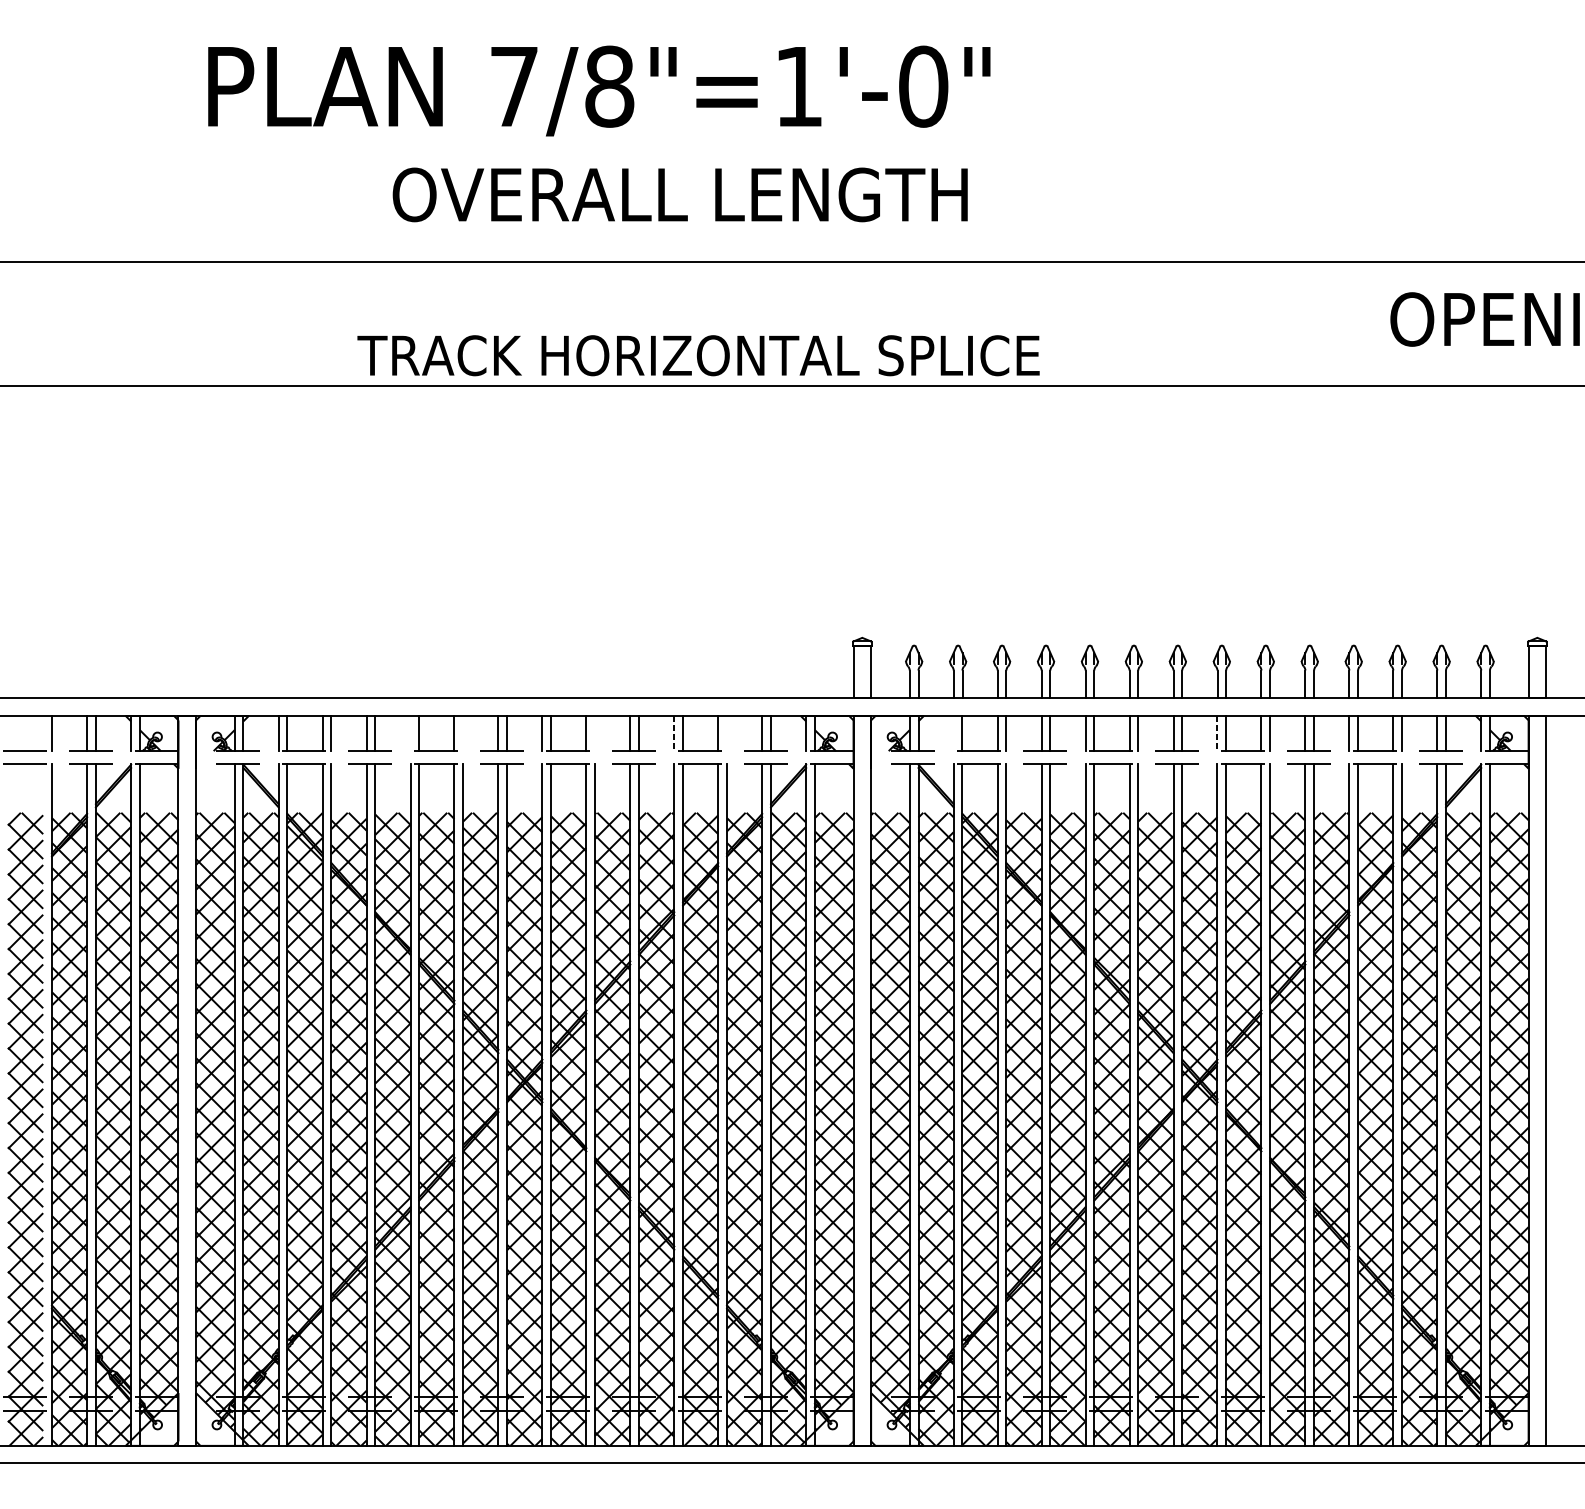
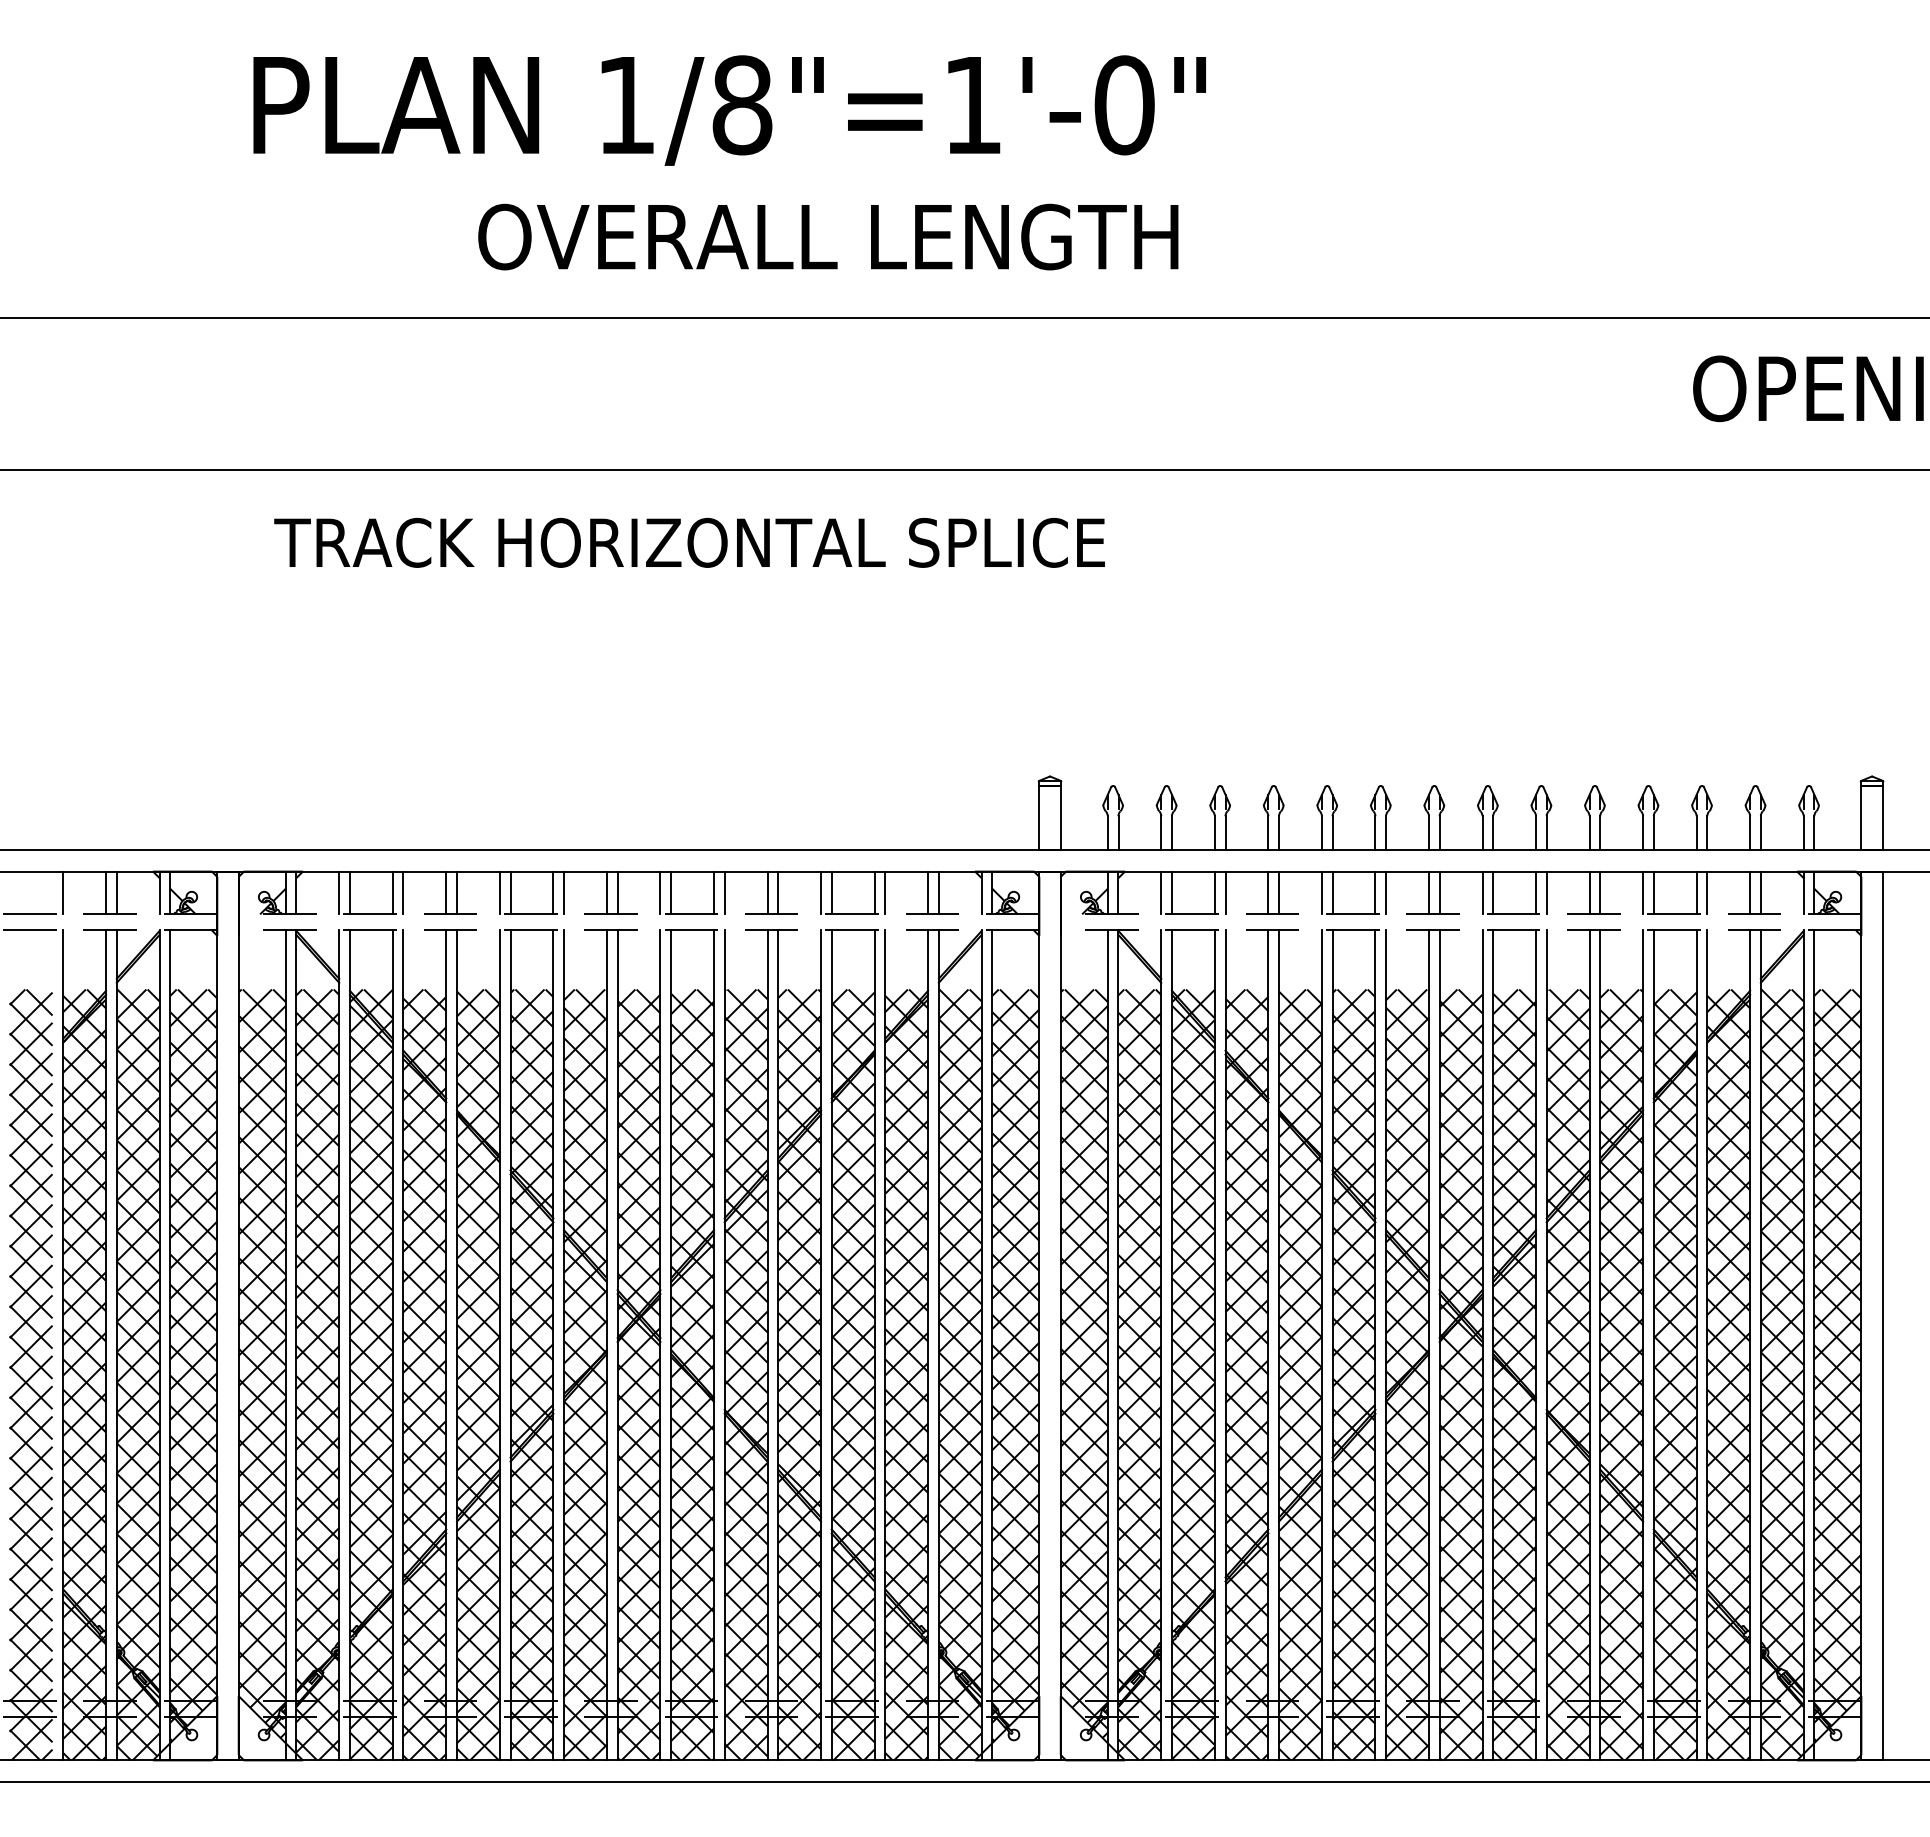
text: (514, 86) -> (626, 105), 7/8"=1'-0" -> 1/8"=1'-0"
text: (698, 355) -> (689, 542), moved
line: (410, 733) -> (499, 892), added
line: (463, 733) -> (564, 892), added
line: (595, 733) -> (724, 892), added
line: (674, 733) -> (821, 893), dashed -> solid
line: (727, 733) -> (885, 892), added
line: (953, 733) -> (1161, 892), added
line: (1217, 733) -> (1482, 893), dashed -> solid

